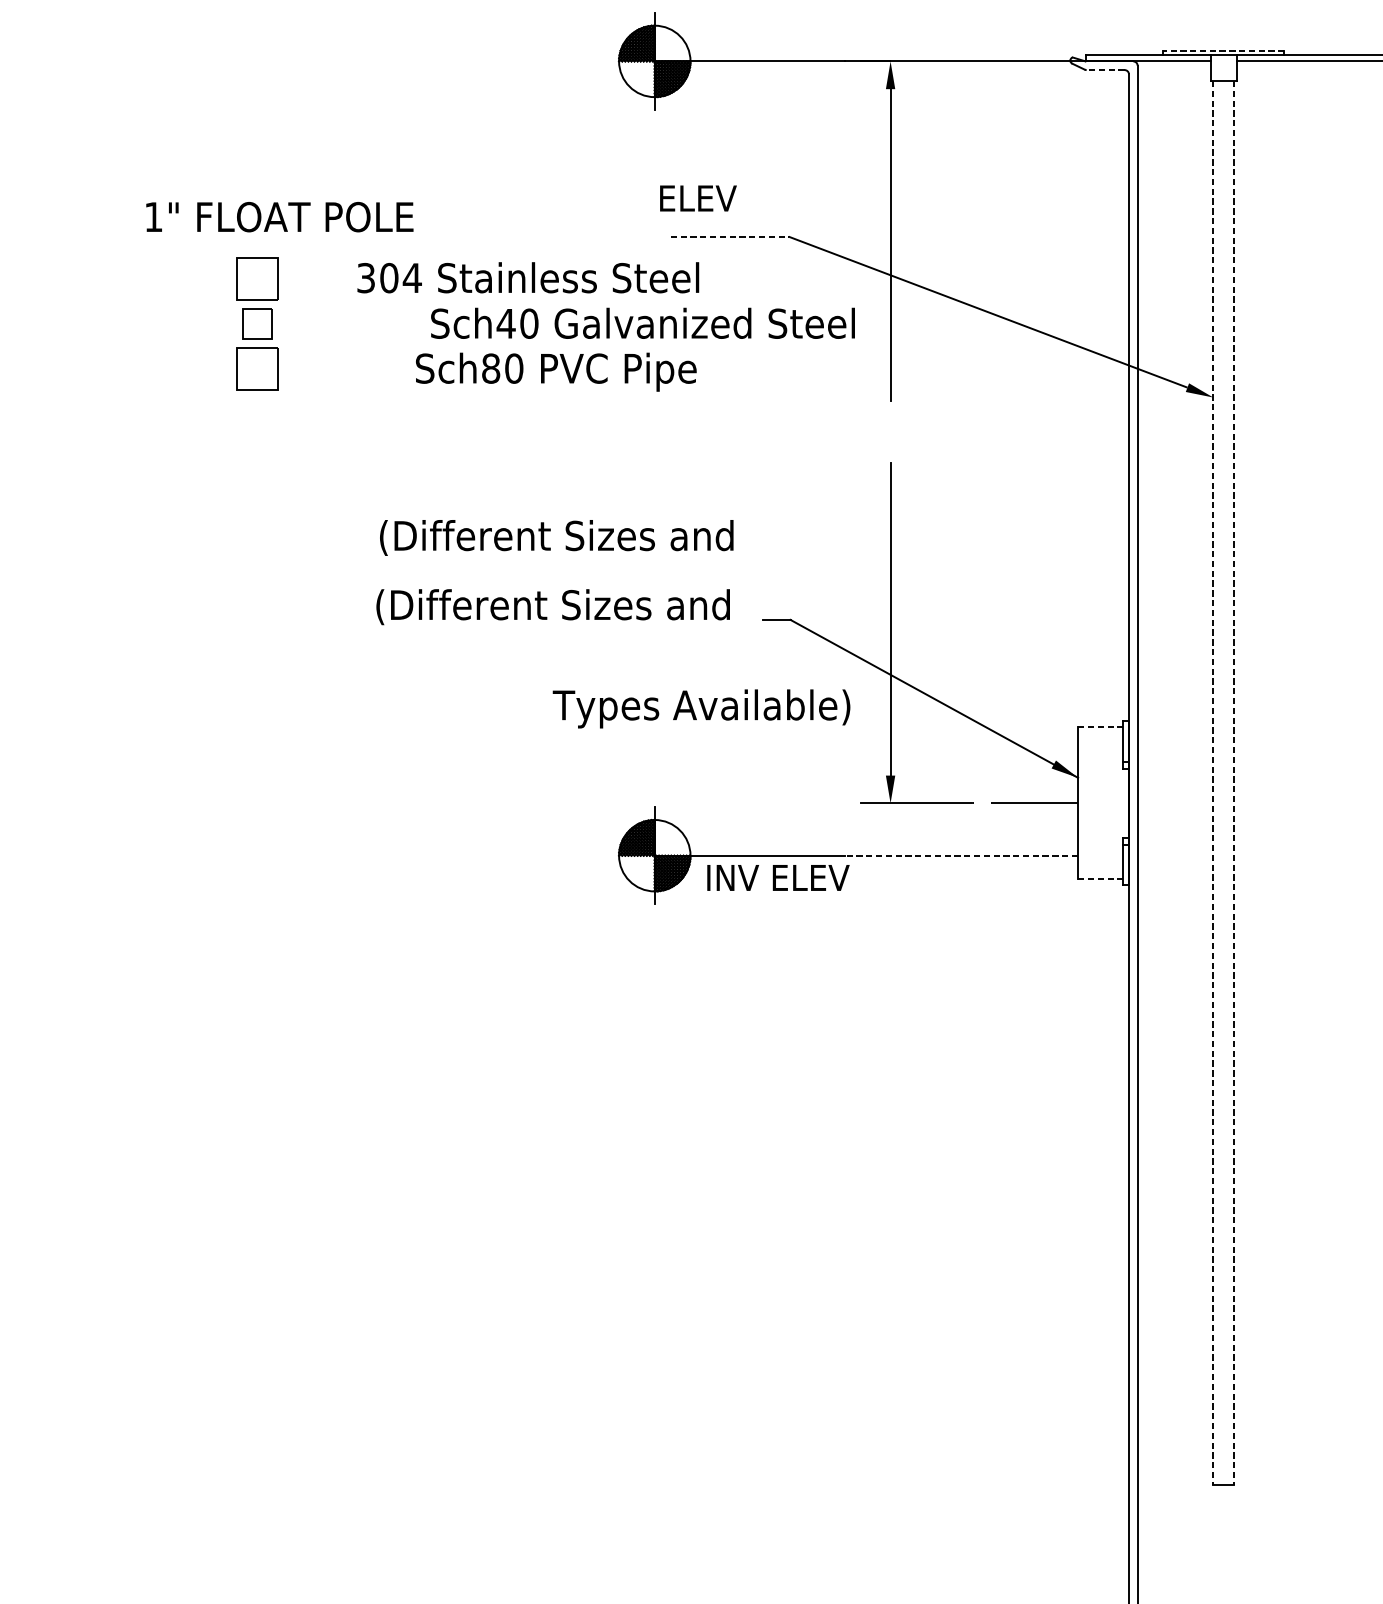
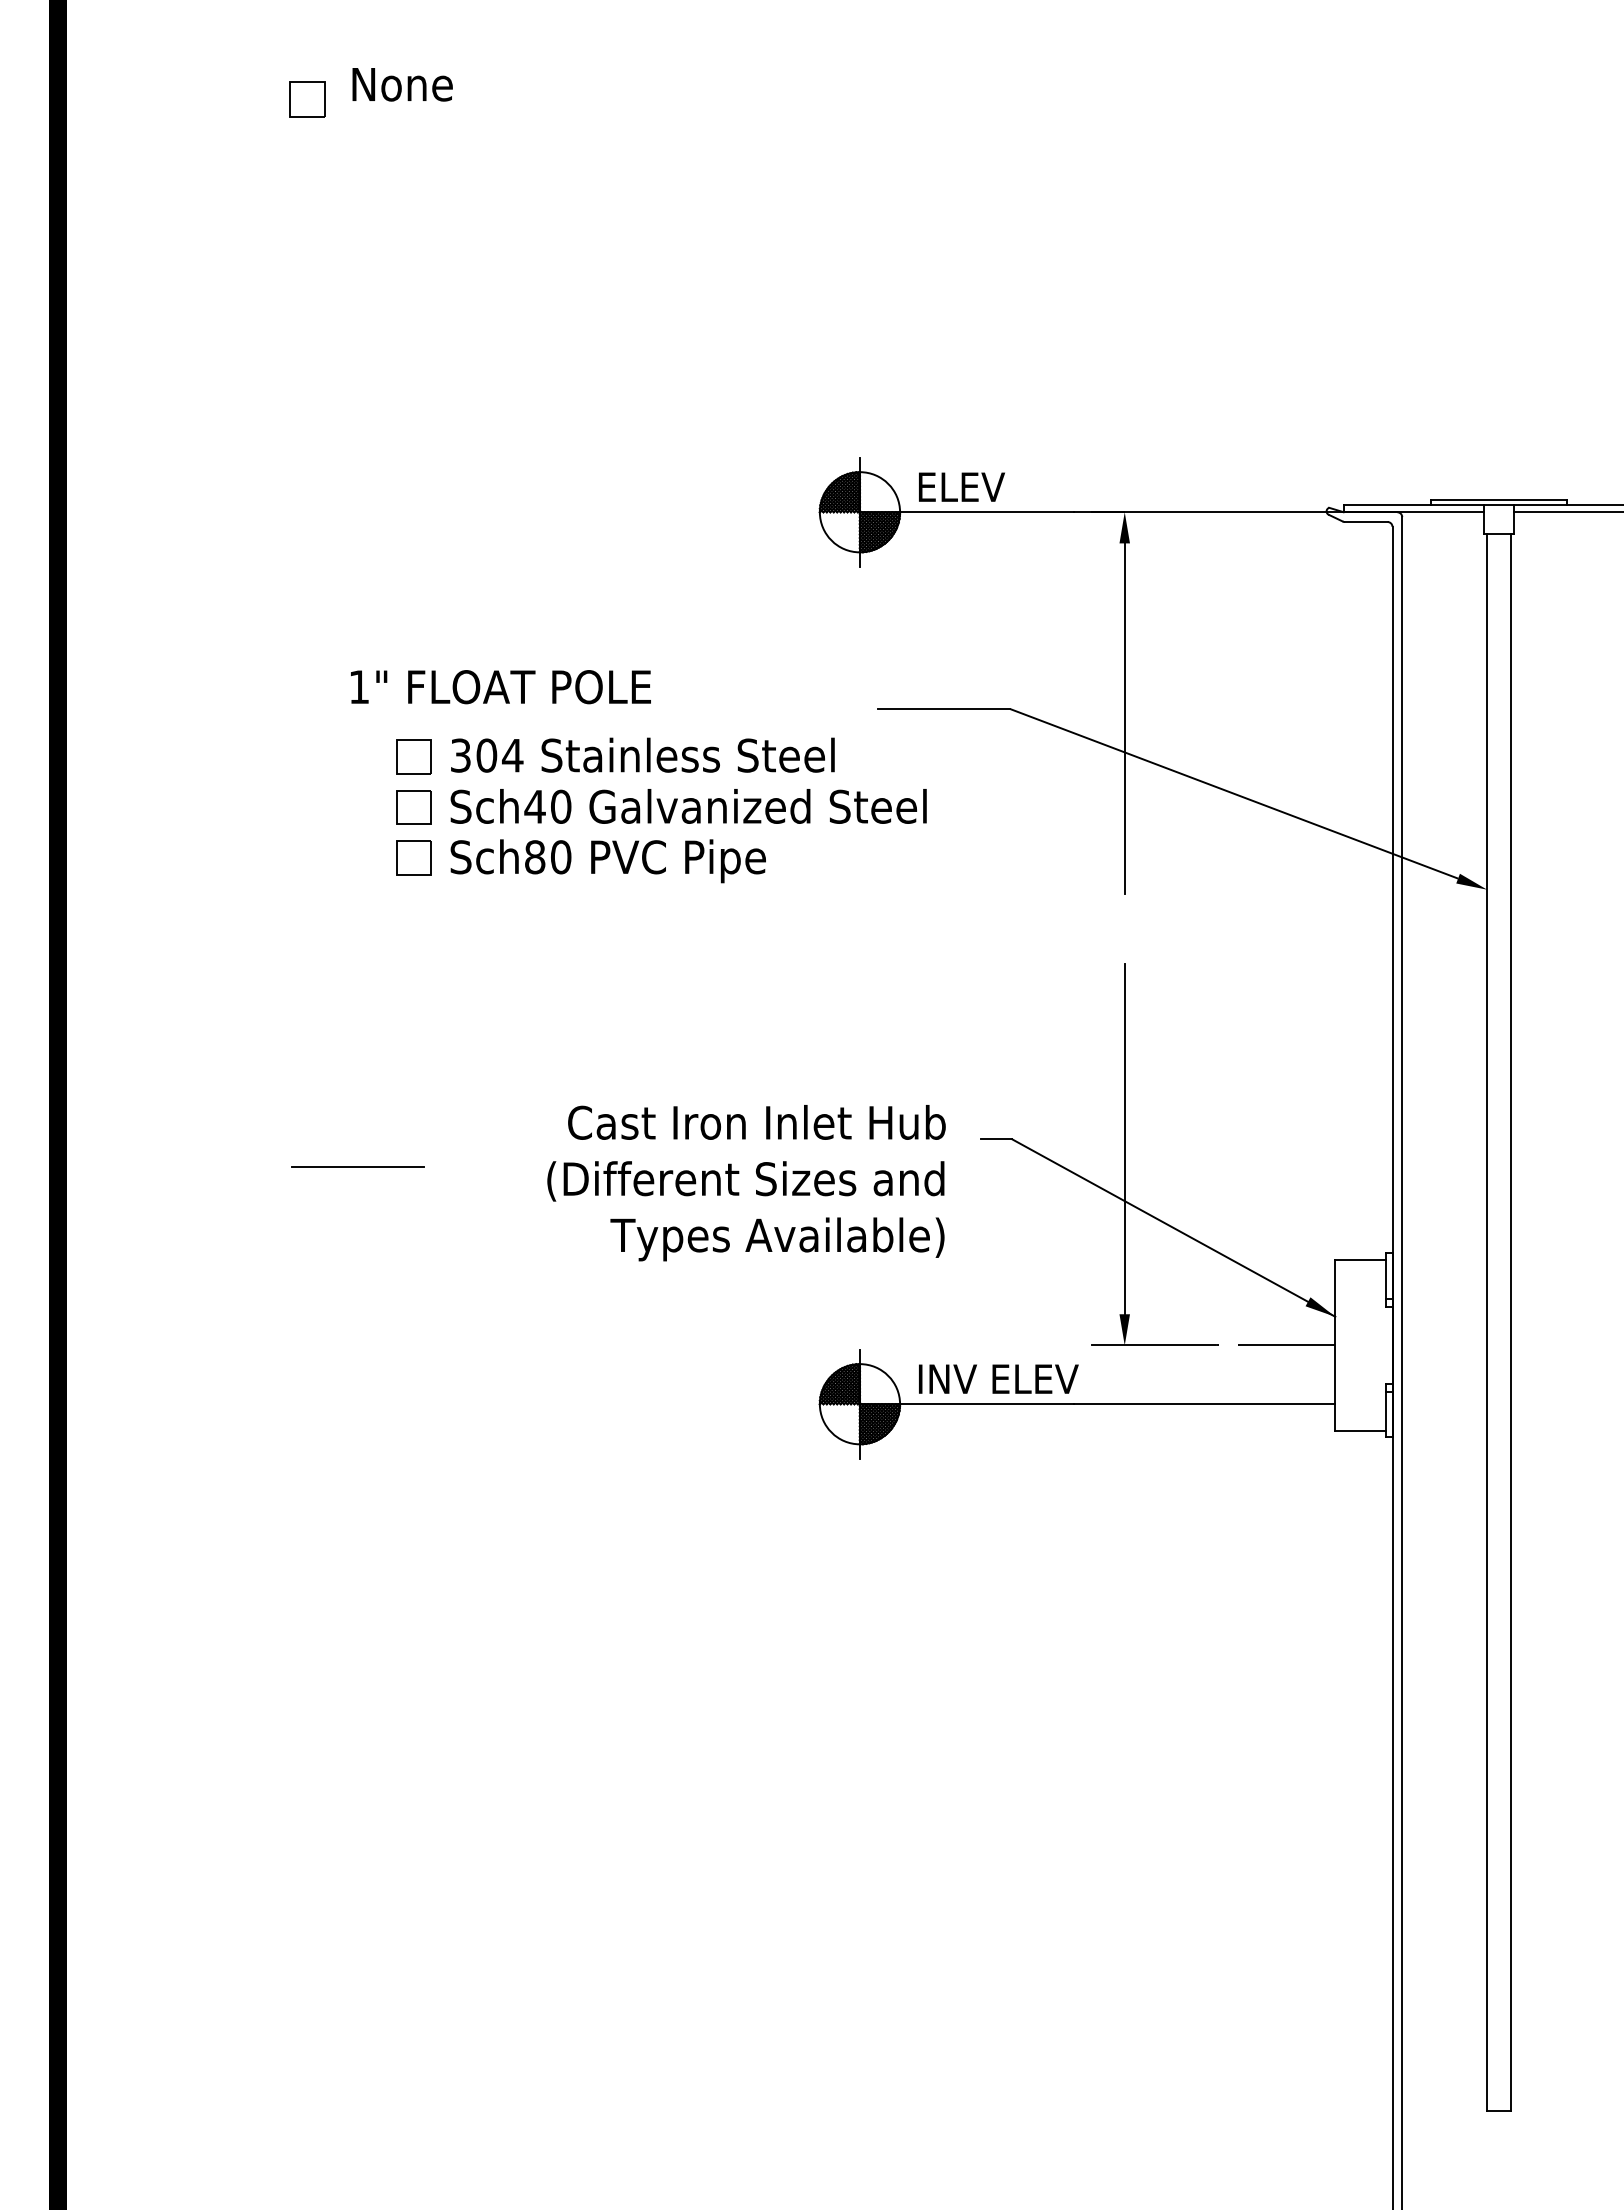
line: (1223, 50) -> (1498, 500), dashed -> solid
line: (1104, 70) -> (1365, 522), dashed -> solid
text: (698, 197) -> (961, 486), moved
text: (279, 217) -> (500, 687), moved
line: (730, 237) -> (944, 709), dashed -> solid
text: (527, 277) -> (642, 754), moved
part: (257, 278) -> (413, 756), size x0.71
text: (642, 323) -> (688, 806), moved
part: (257, 368) -> (413, 857), size x0.71
text: (555, 372) -> (607, 861), moved
text: (556, 538) -> (745, 1181), moved
text: (553, 607) -> (746, 1125), (Different Sizes and -> Cast Iron Inlet Hub
line: (207, 644) -> (357, 1166), added
text: (701, 709) -> (777, 1239), moved
line: (1100, 727) -> (1360, 1260), dashed -> solid
line: (1213, 782) -> (1487, 1322), dashed -> solid
line: (1234, 782) -> (1510, 1322), dashed -> solid
line: (961, 855) -> (1204, 1404), dashed -> solid
text: (778, 877) -> (998, 1378), moved
line: (1100, 879) -> (1360, 1430), dashed -> solid

